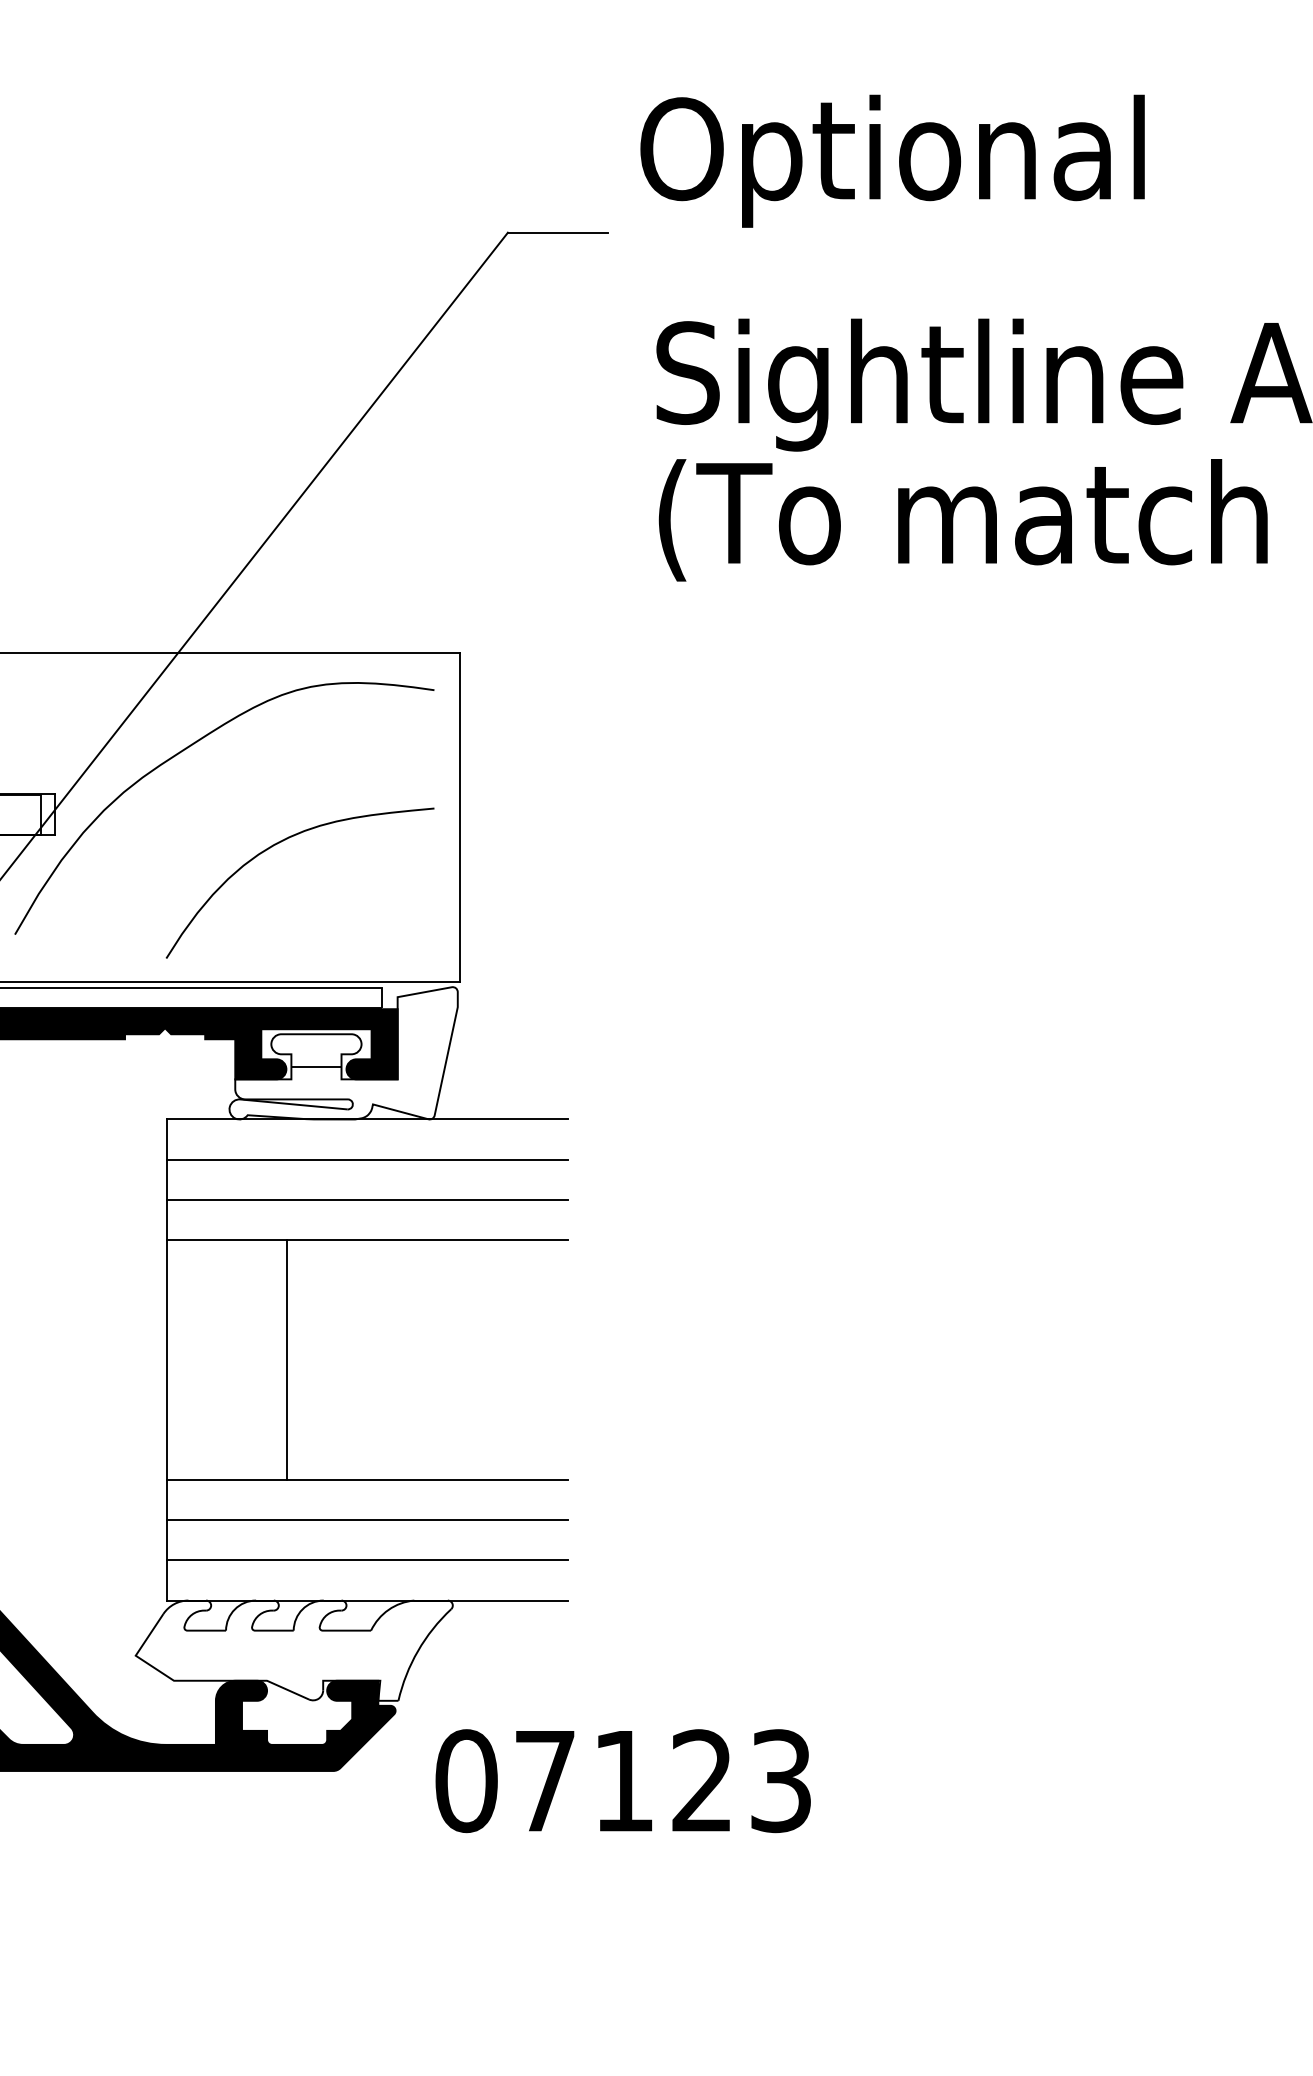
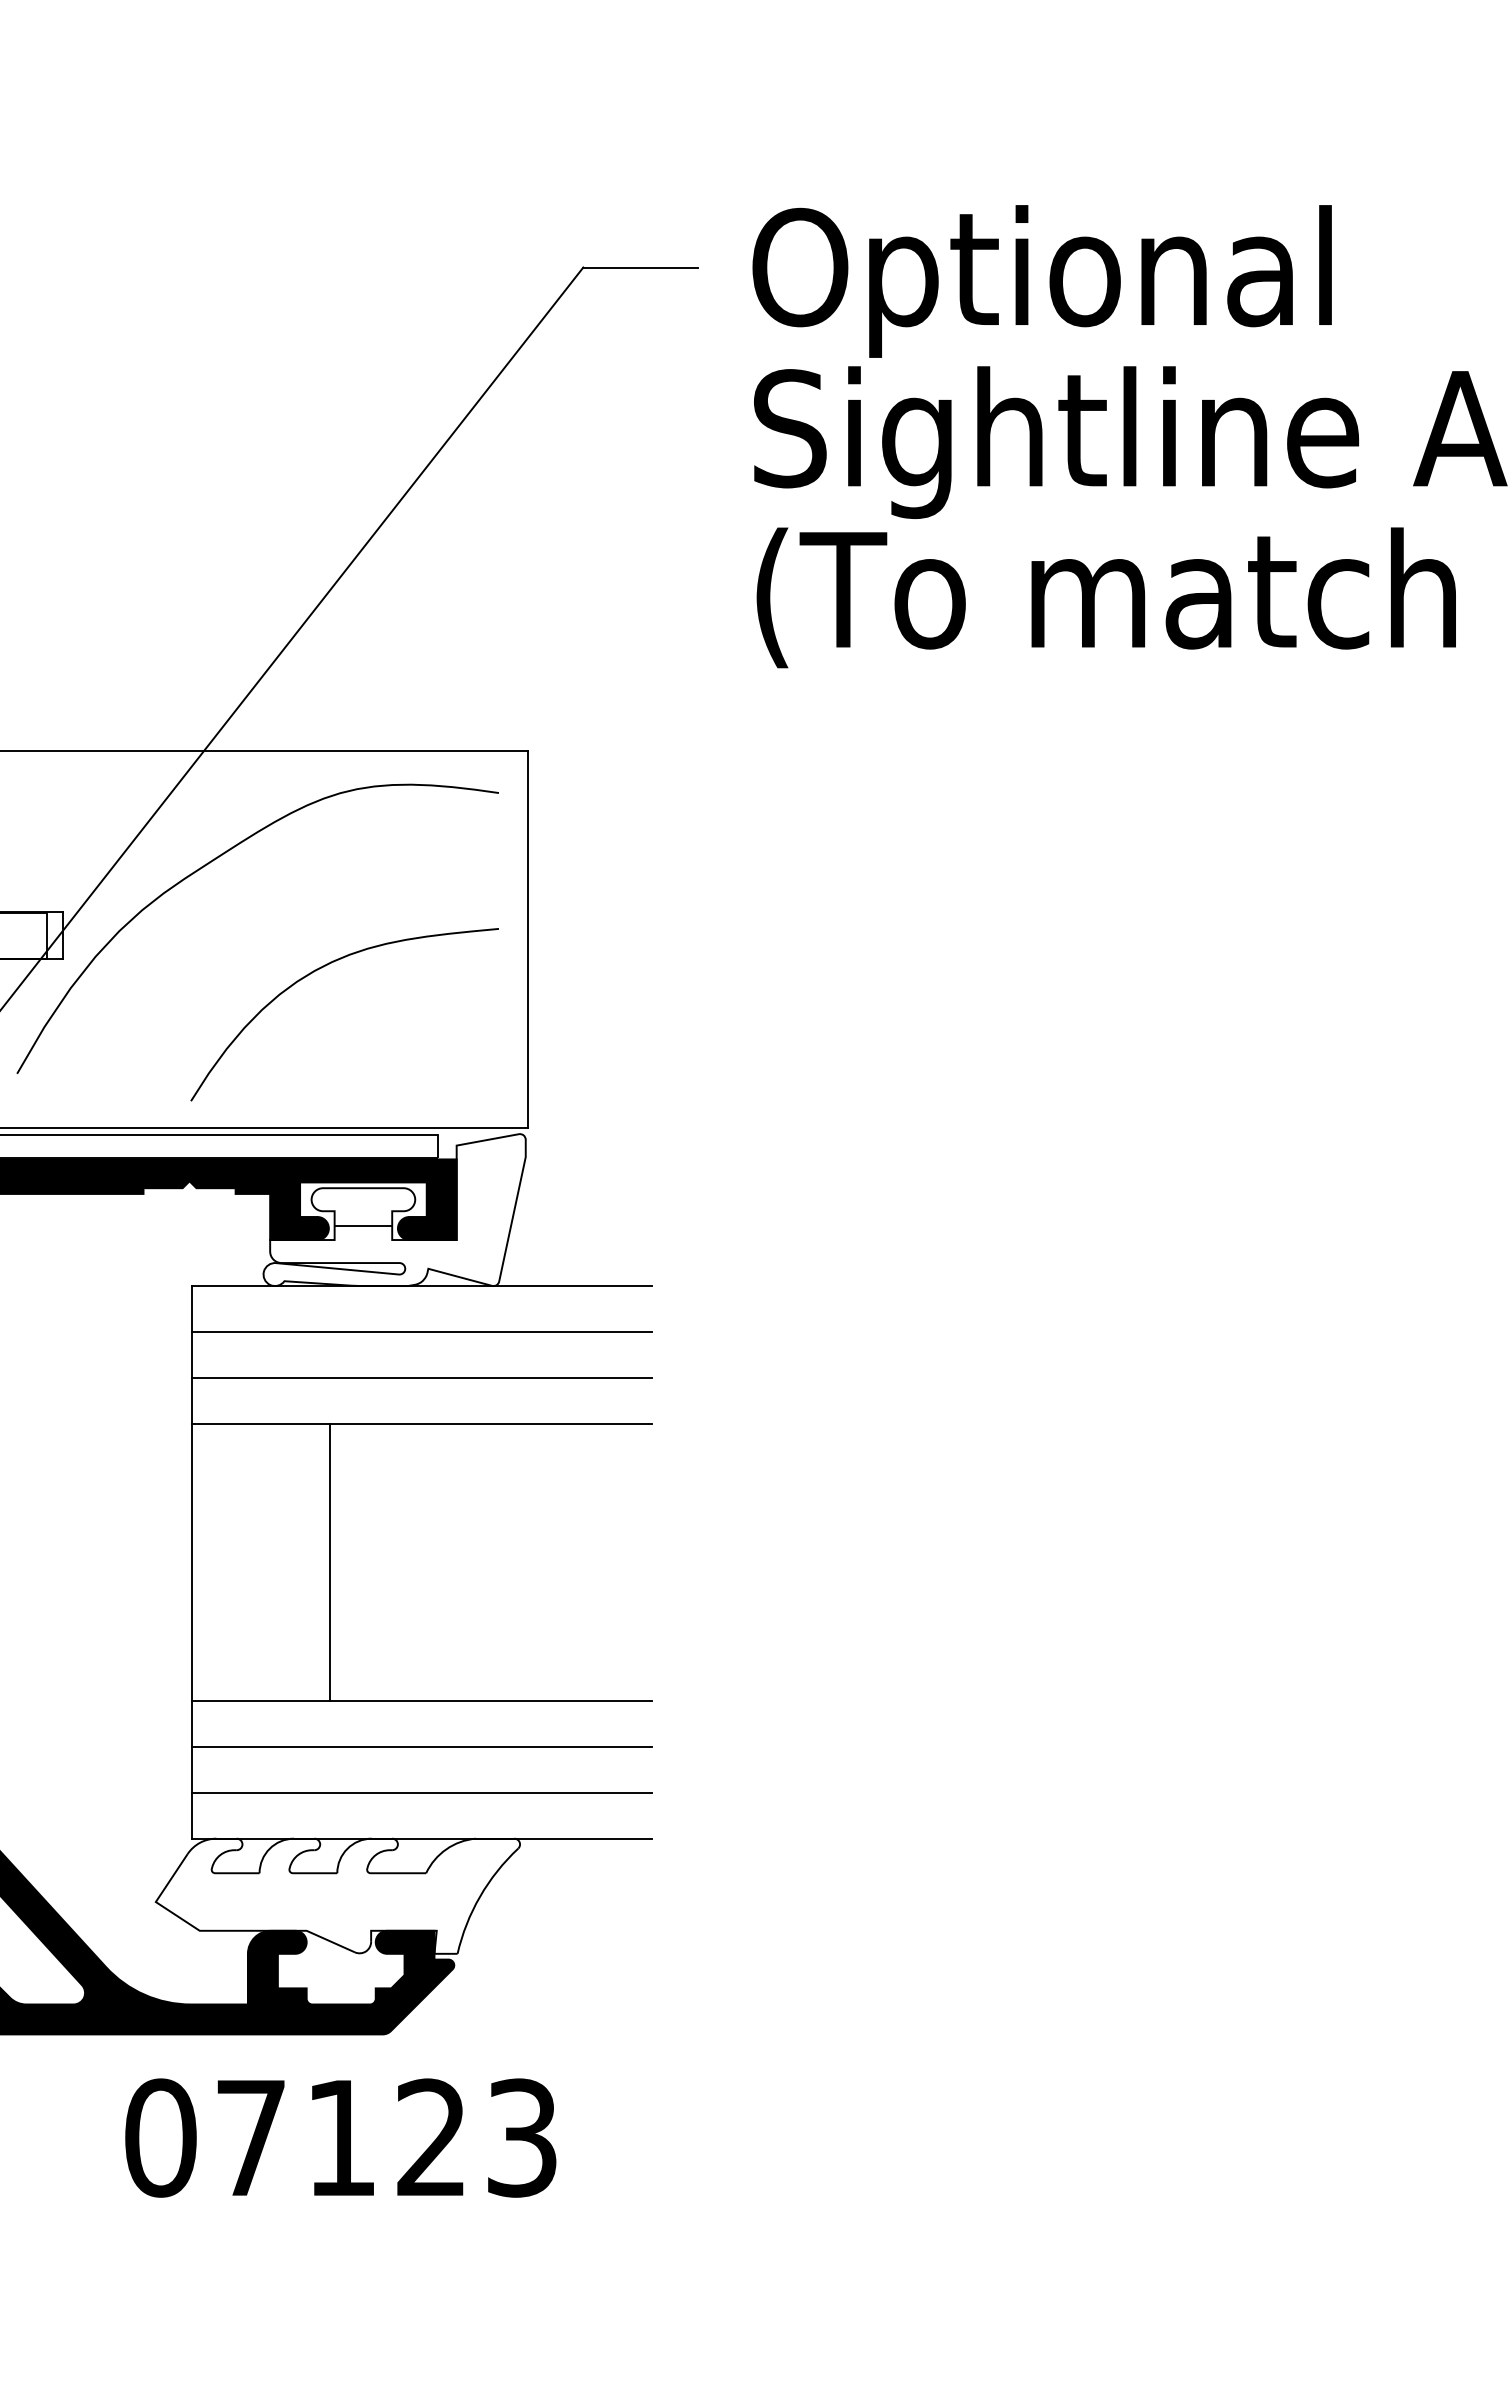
text: (891, 161) -> (1041, 281), moved
text: (622, 1780) -> (340, 2137), moved

